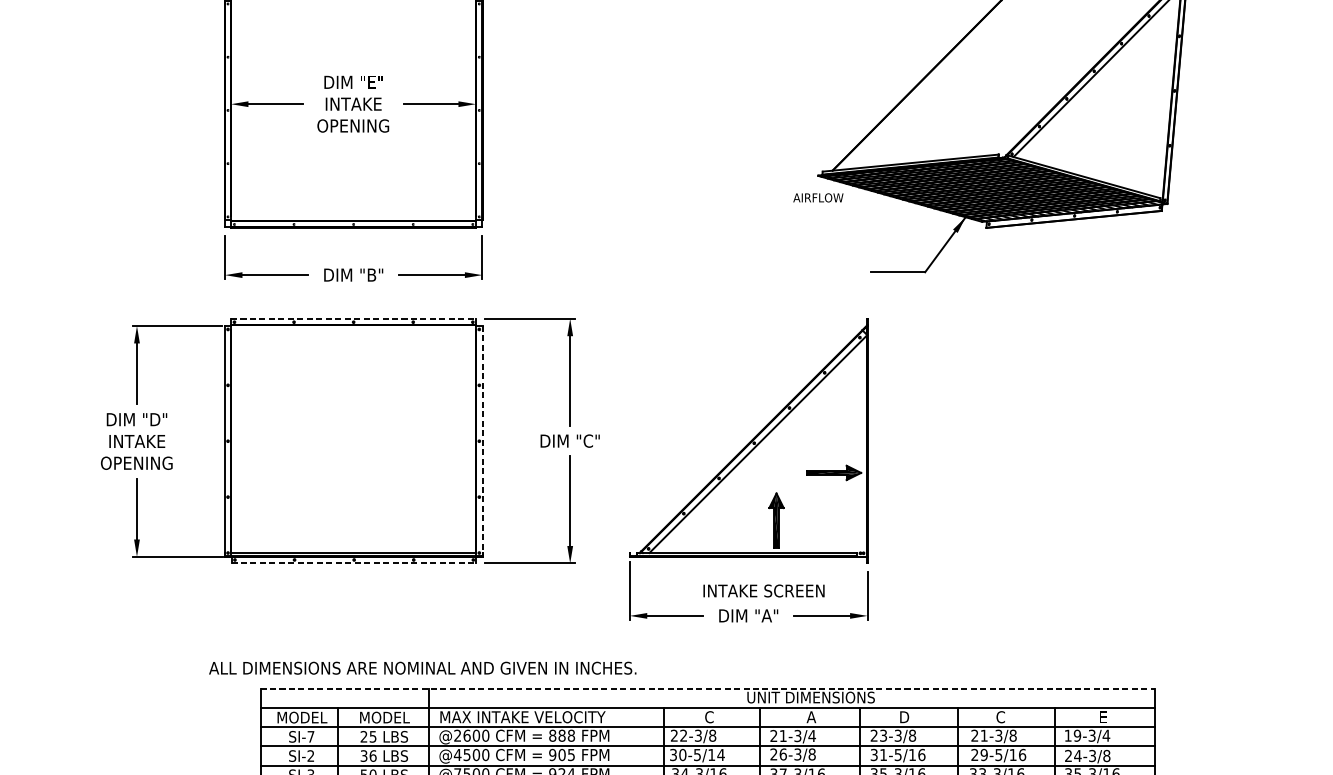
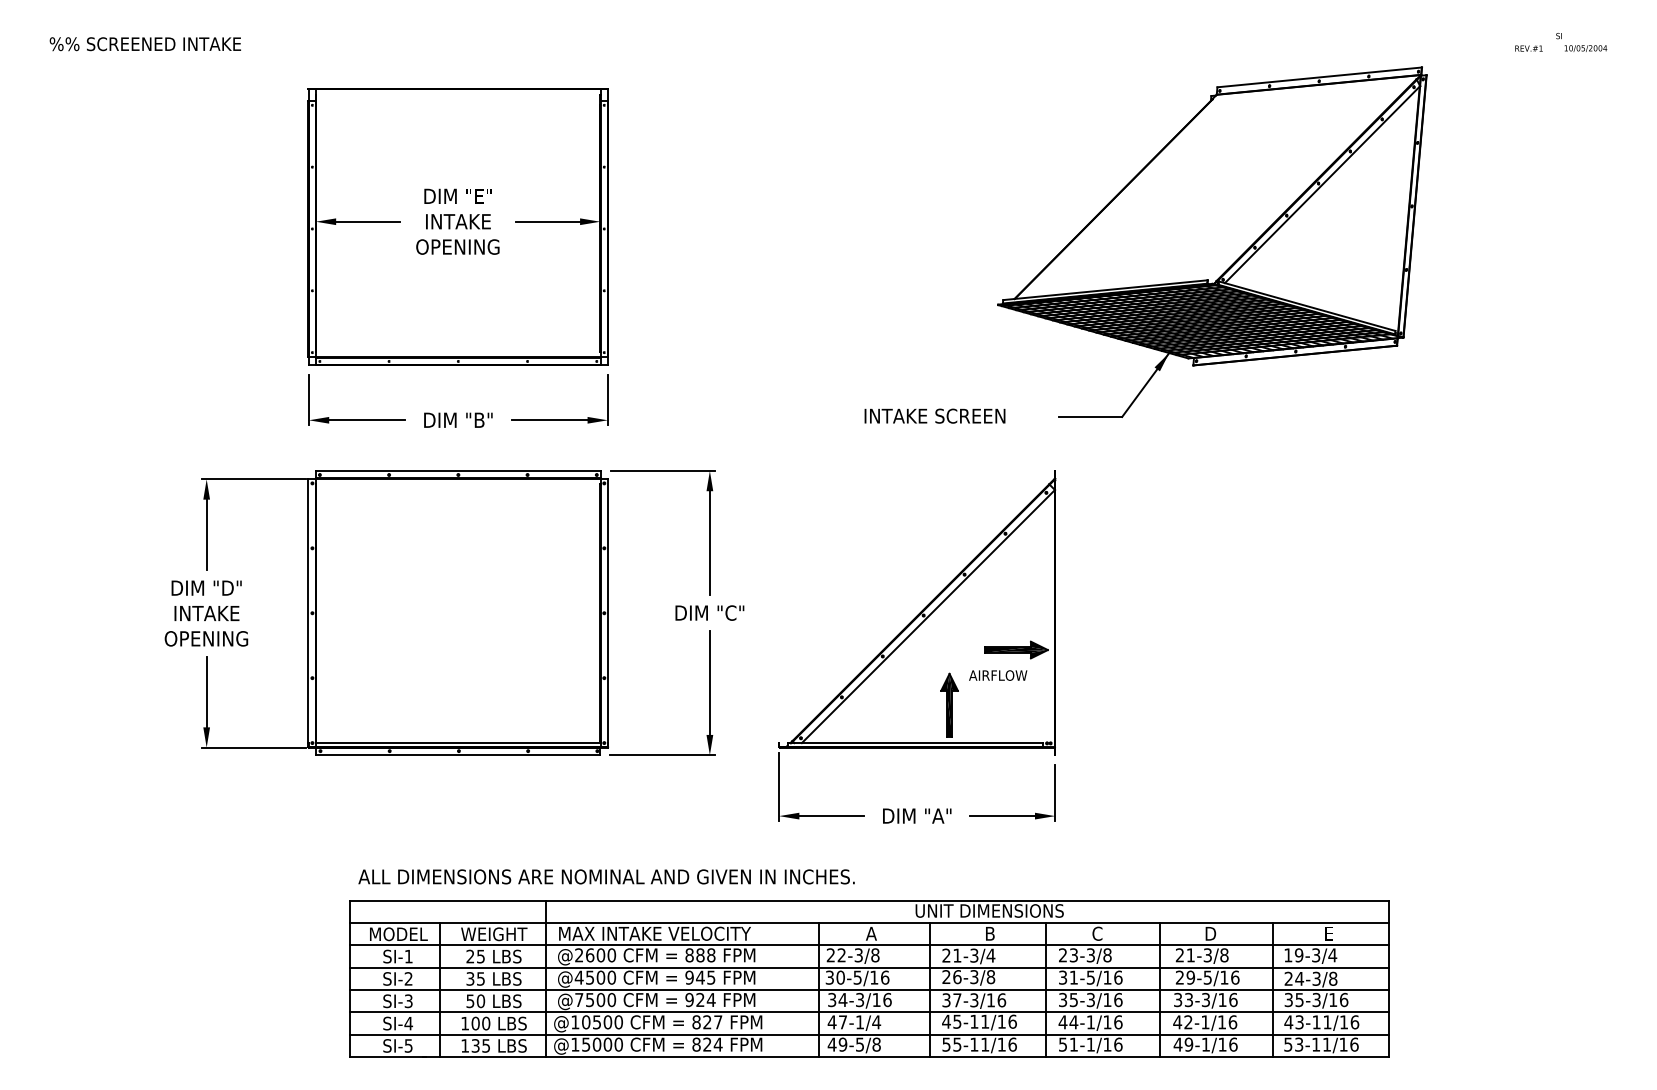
text: (818, 197) -> (998, 675), moved
line: (353, 318) -> (458, 470), dashed -> solid
line: (482, 439) -> (608, 611), dashed -> solid
line: (353, 563) -> (458, 755), dashed -> solid
text: (763, 590) -> (934, 415), moved
text: (422, 667) -> (606, 876), moved
line: (708, 688) -> (870, 900), dashed -> solid
text: (709, 716) -> (871, 933), C -> A
text: (810, 716) -> (989, 933), A -> B
text: (903, 716) -> (1097, 933), D -> C
text: (1001, 716) -> (1210, 933), C -> D
text: (384, 717) -> (494, 934), MODEL -> WEIGHT
text: (310, 736) -> (408, 956), SI-7 -> SI-1
text: (562, 754) -> (700, 977), 905 -> 945
text: (720, 754) -> (884, 977), 30-5/14 -> 30-5/16
text: (373, 755) -> (481, 978), 36 -> 35

